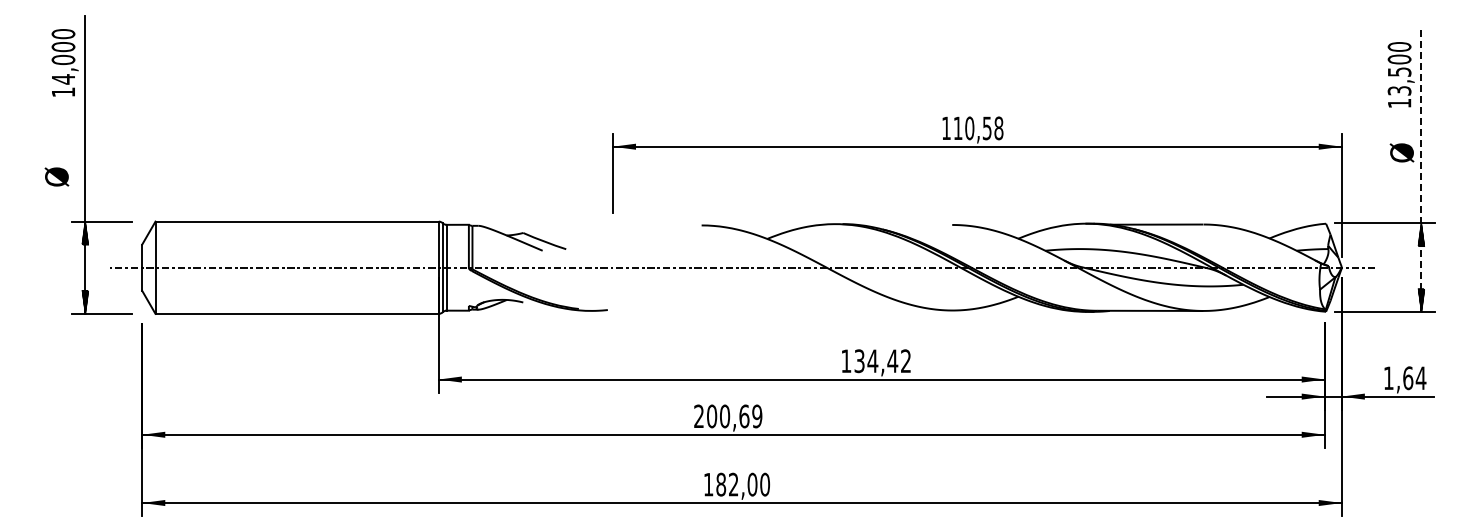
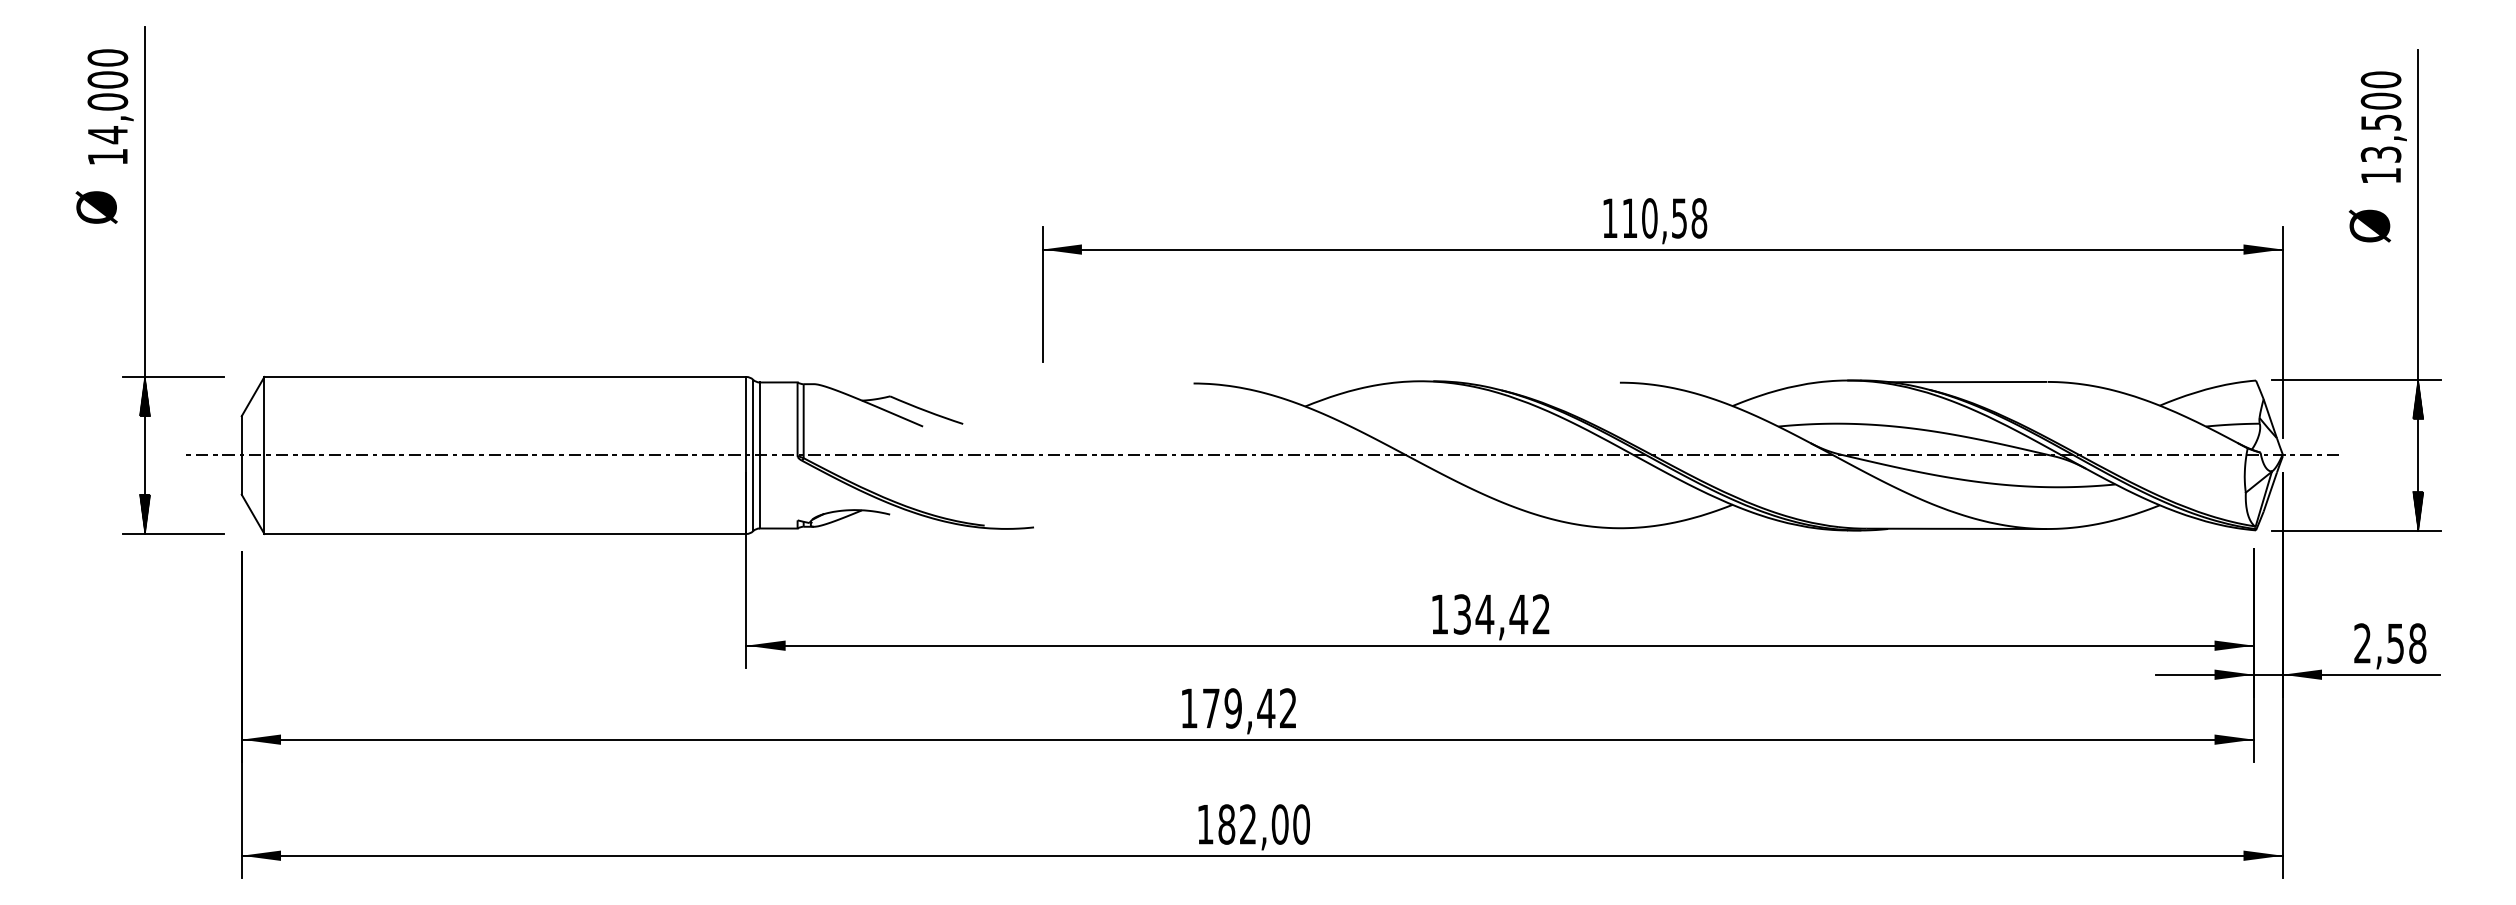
text: (1401, 152) -> (2369, 225), moved
line: (1421, 170) -> (2418, 290), dashed -> solid
text: (56, 176) -> (95, 206), moved
text: (1404, 378) -> (2389, 643), 1,64 -> 2,58
text: (728, 416) -> (1239, 708), 200,69 -> 179,42

